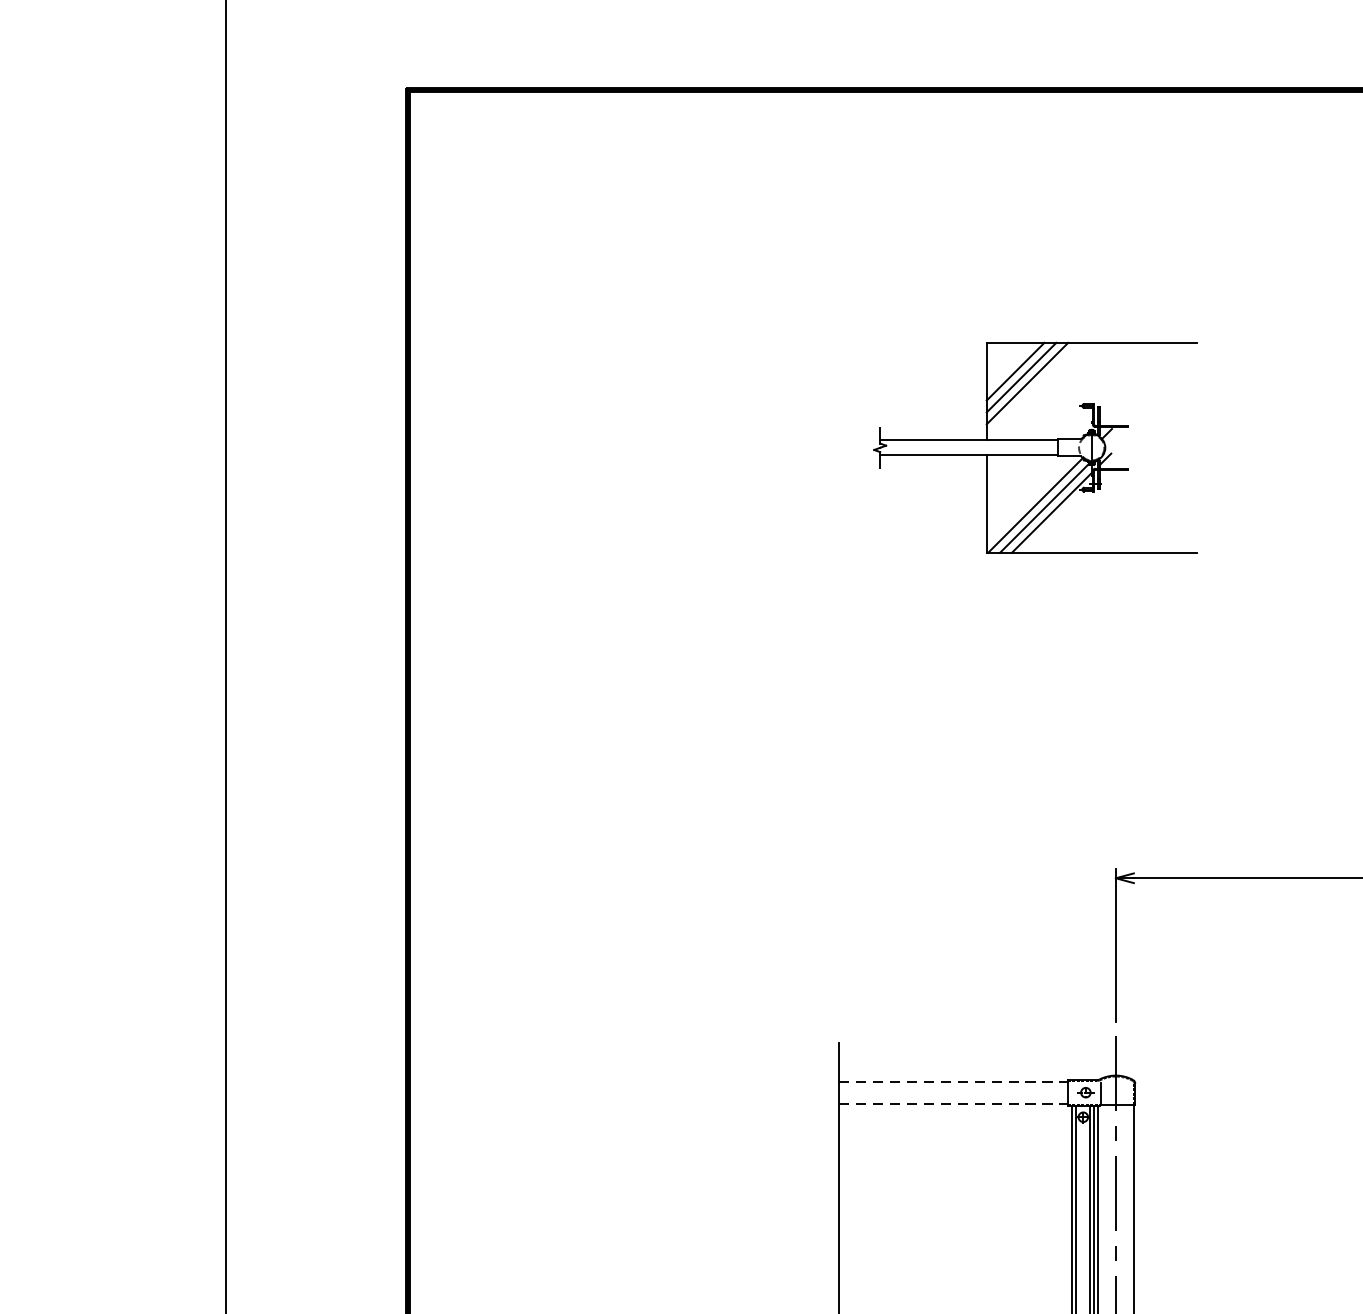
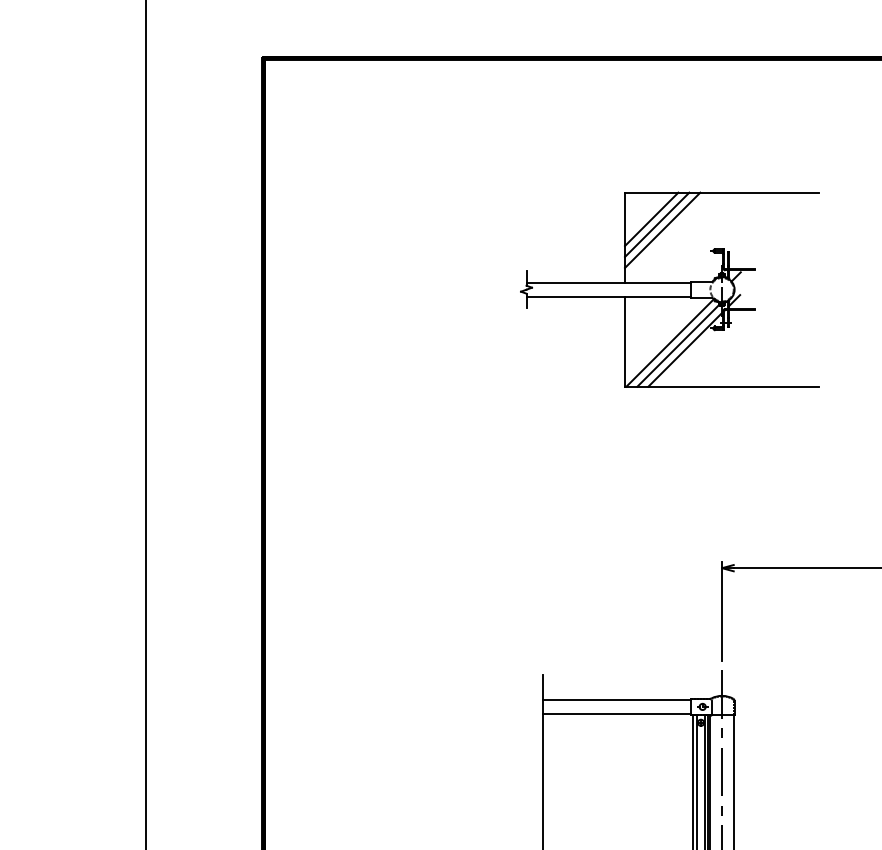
part: (1034, 447) -> (669, 289), size x1.43
line: (954, 1081) -> (617, 699), dashed -> solid
line: (954, 1104) -> (617, 714), dashed -> solid

